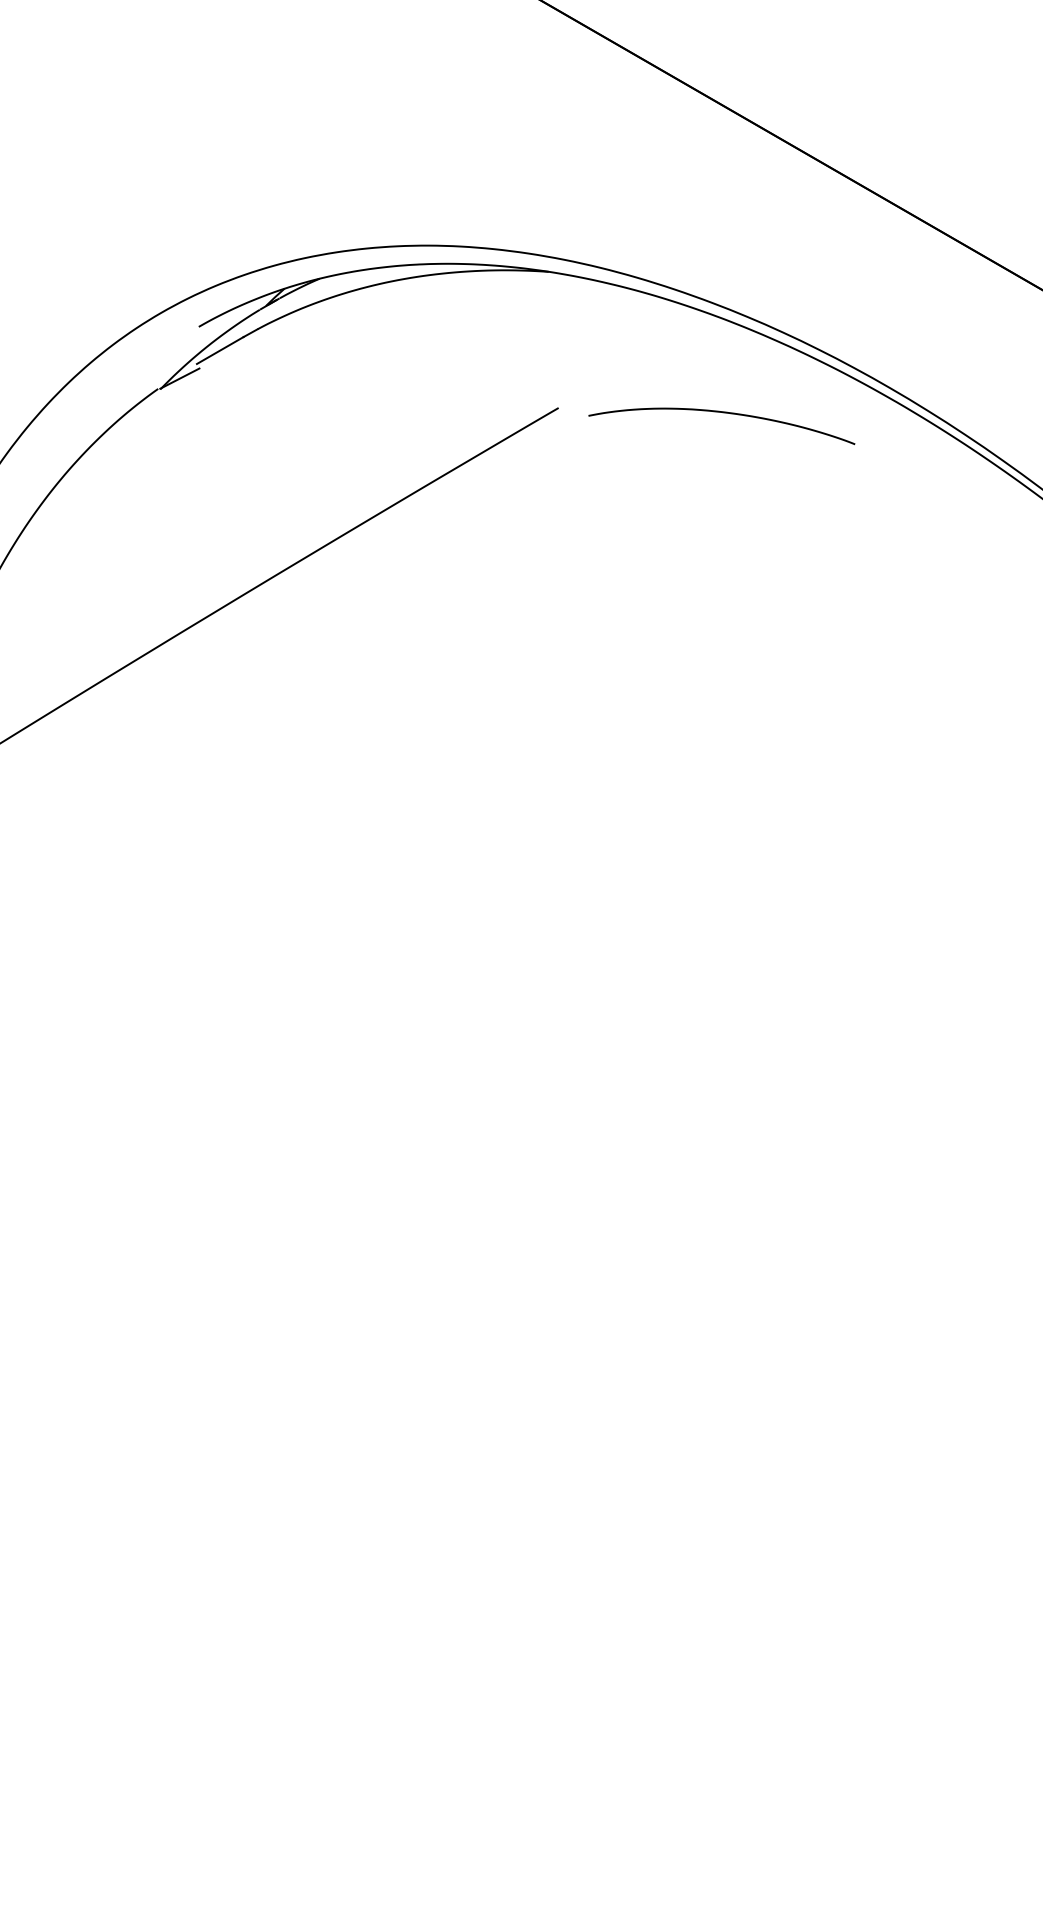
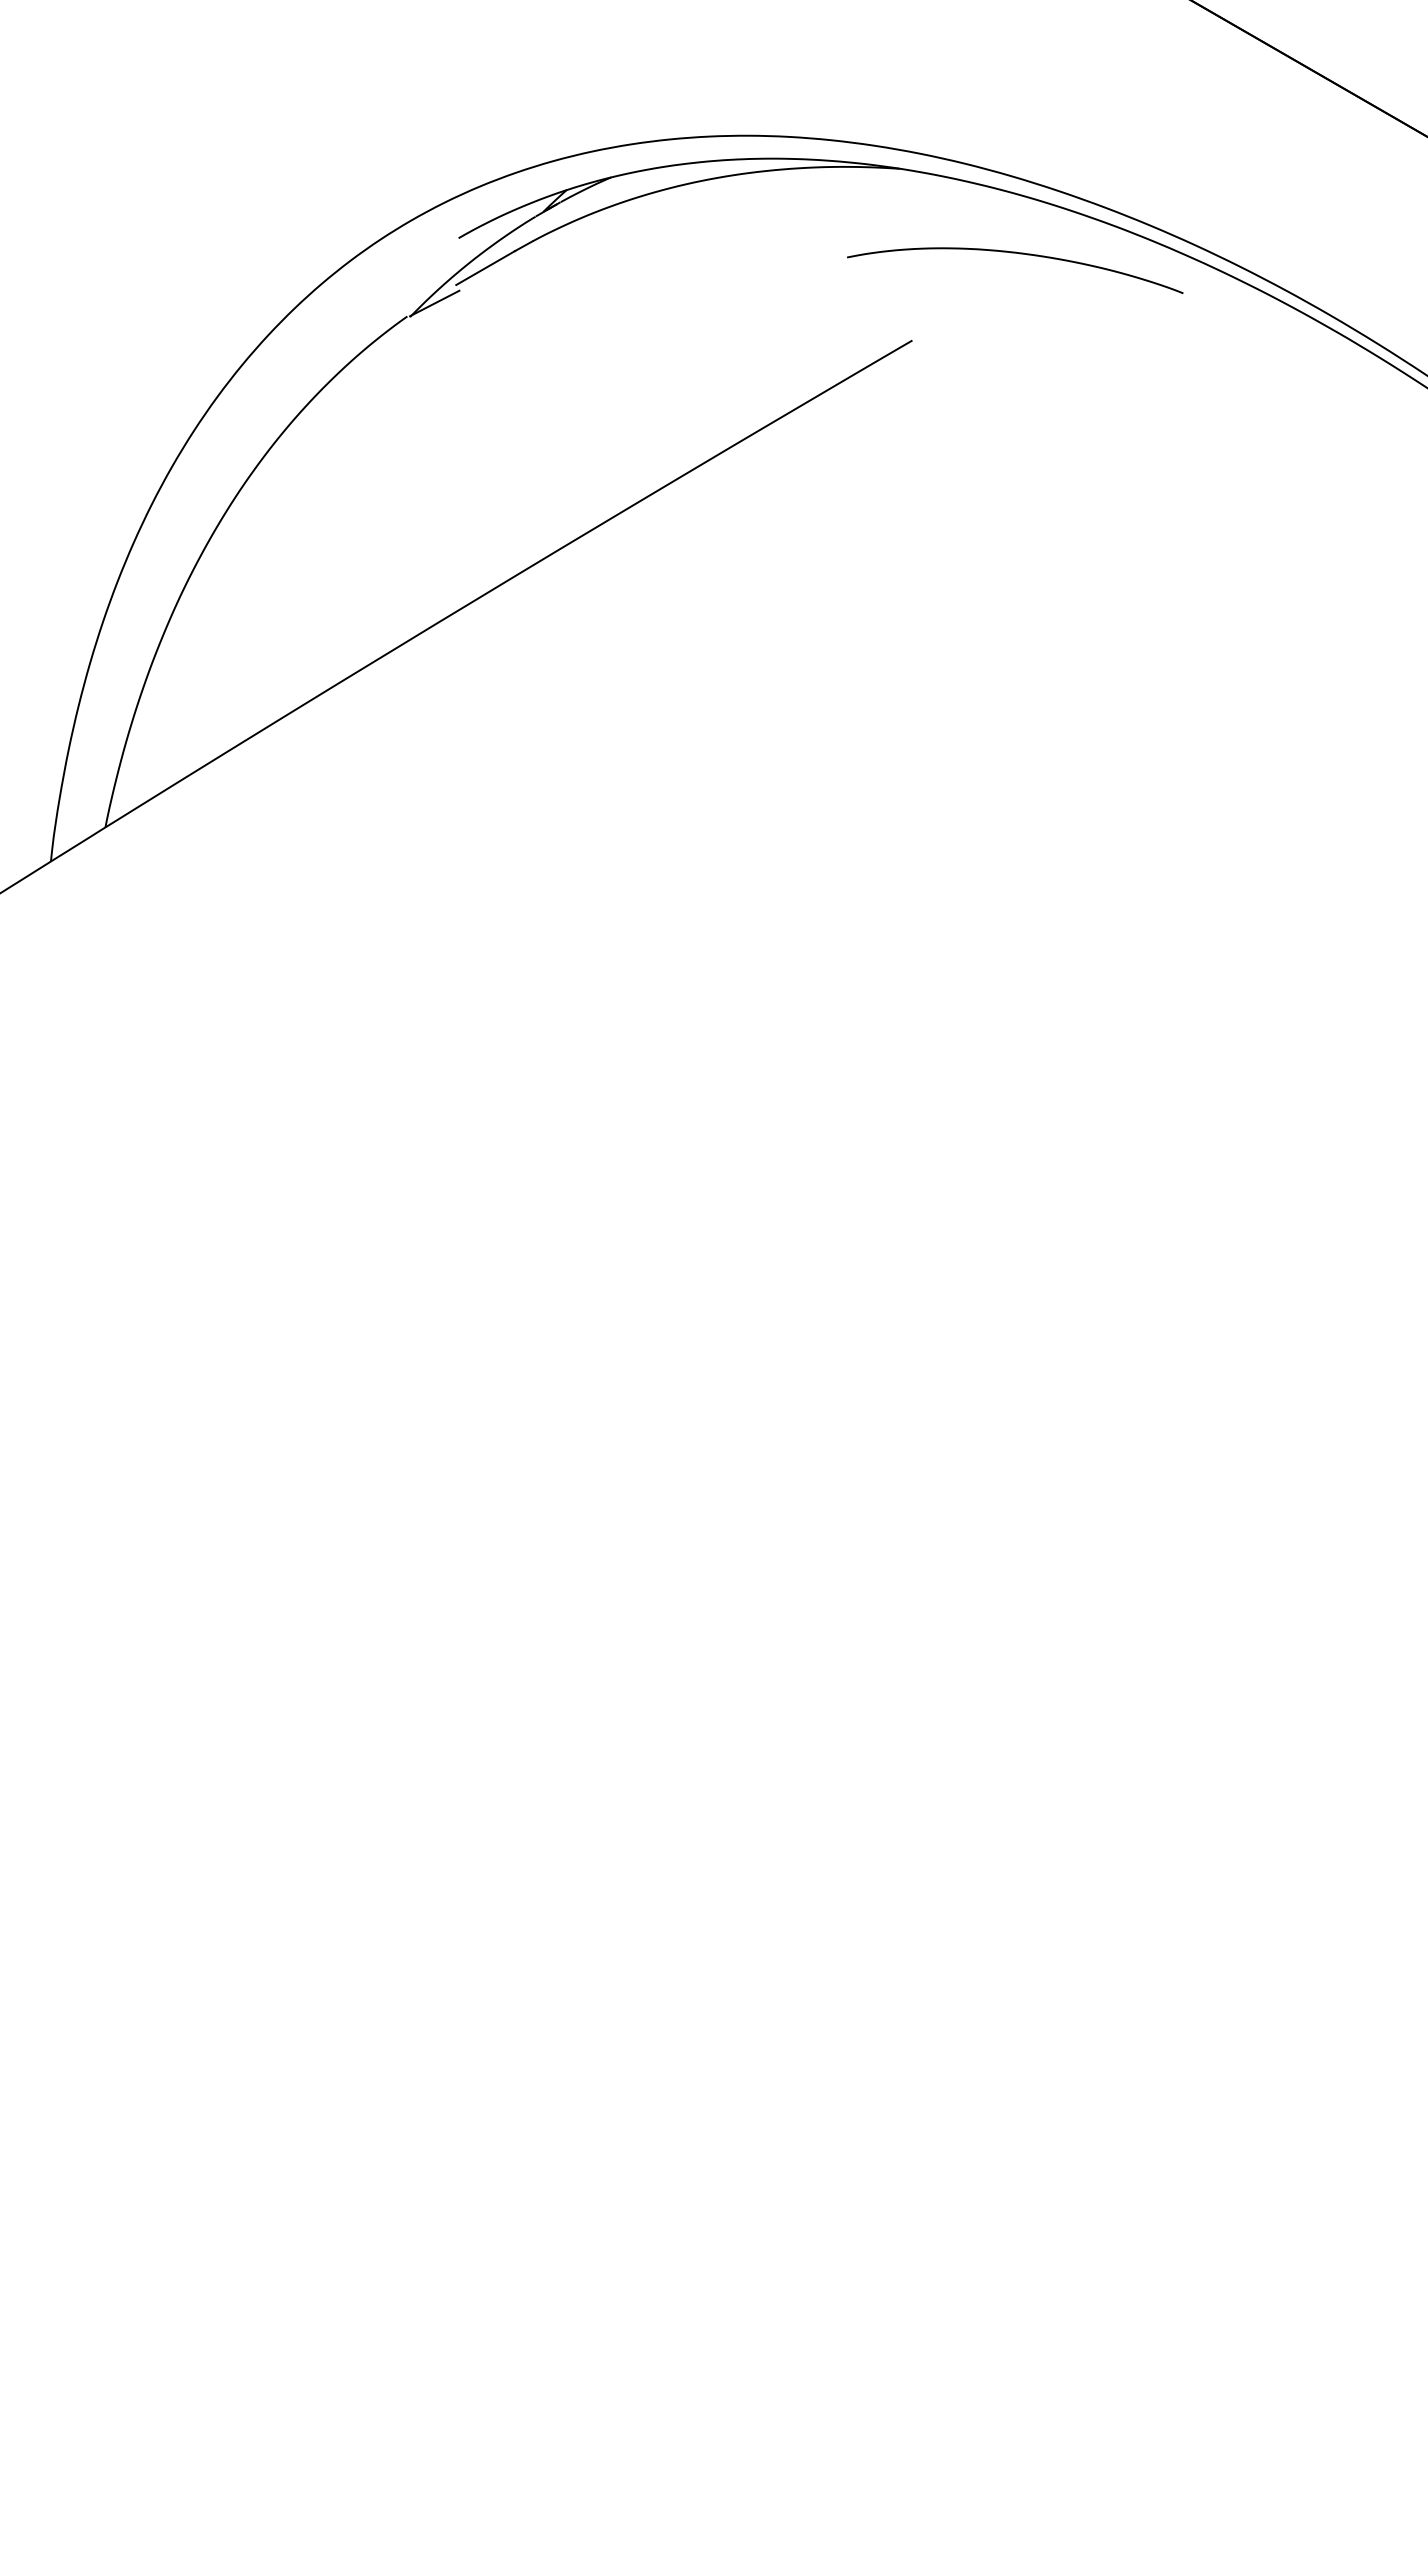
curve: (725, 413) -> (1019, 254), moved

